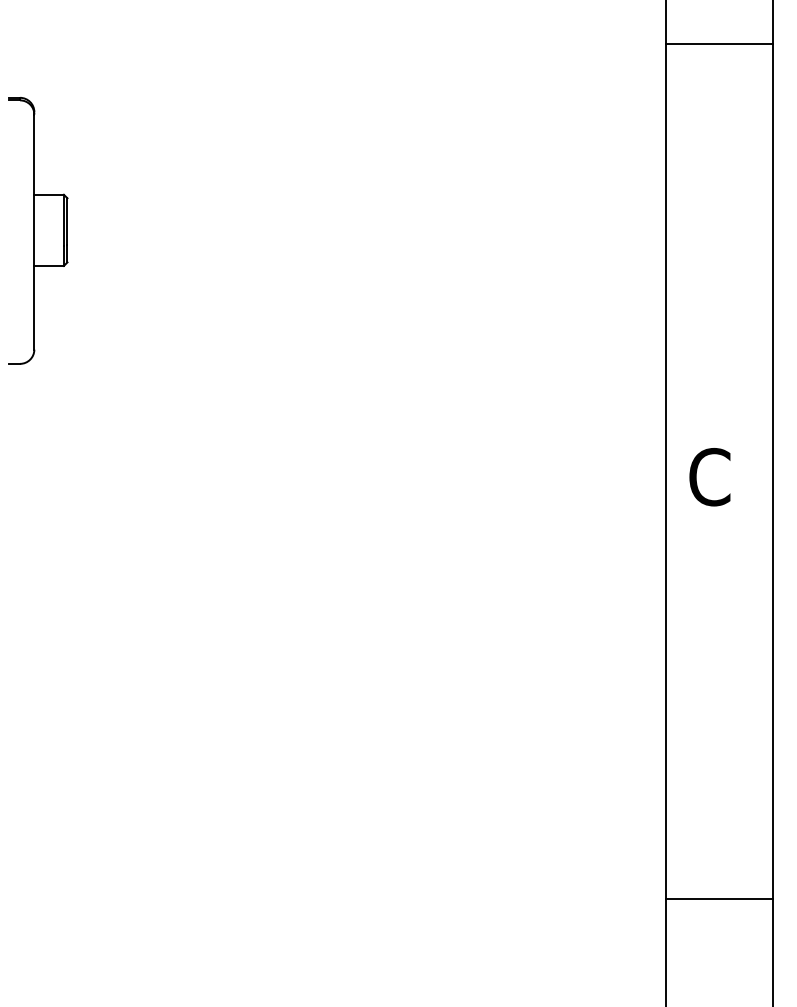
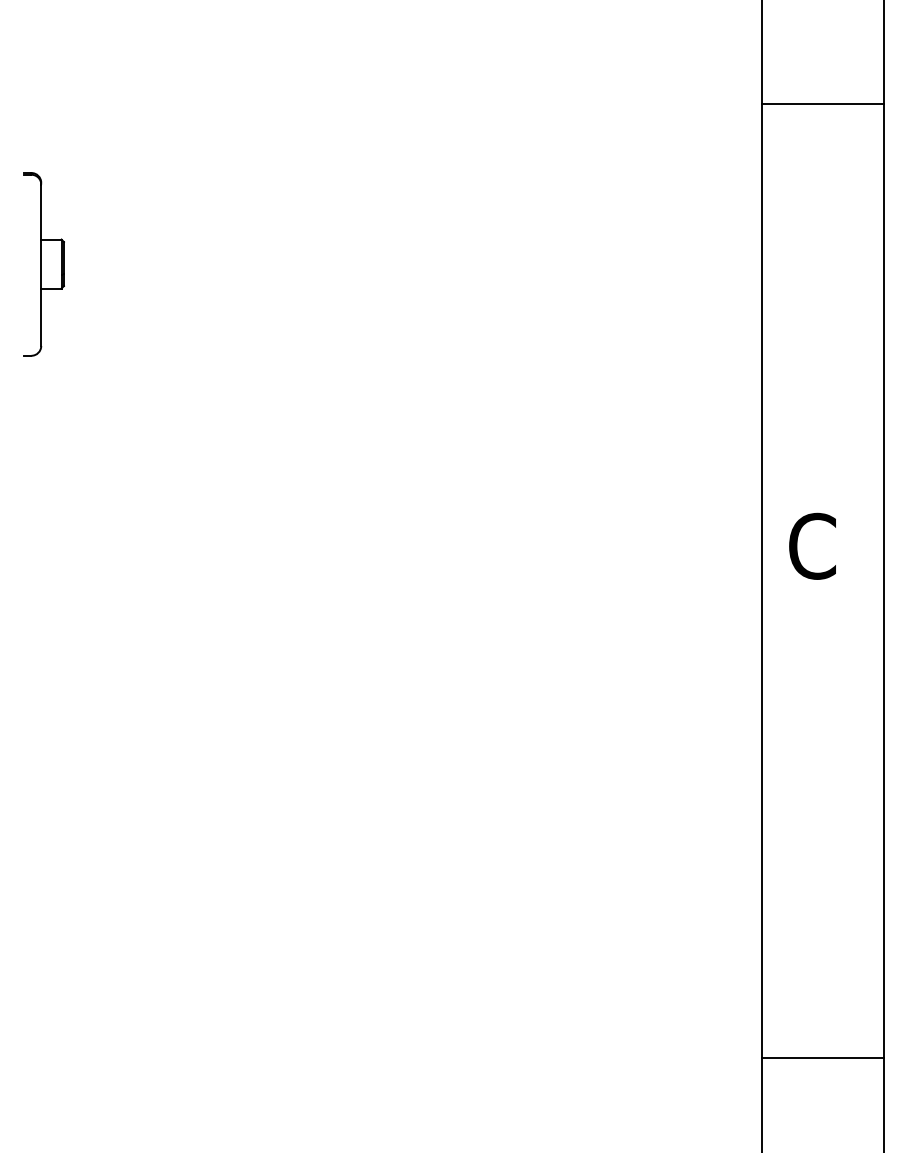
line: (718, 44) -> (822, 104), moved
part: (39, 230) -> (44, 264), size x0.6
line: (718, 898) -> (822, 1057), moved

